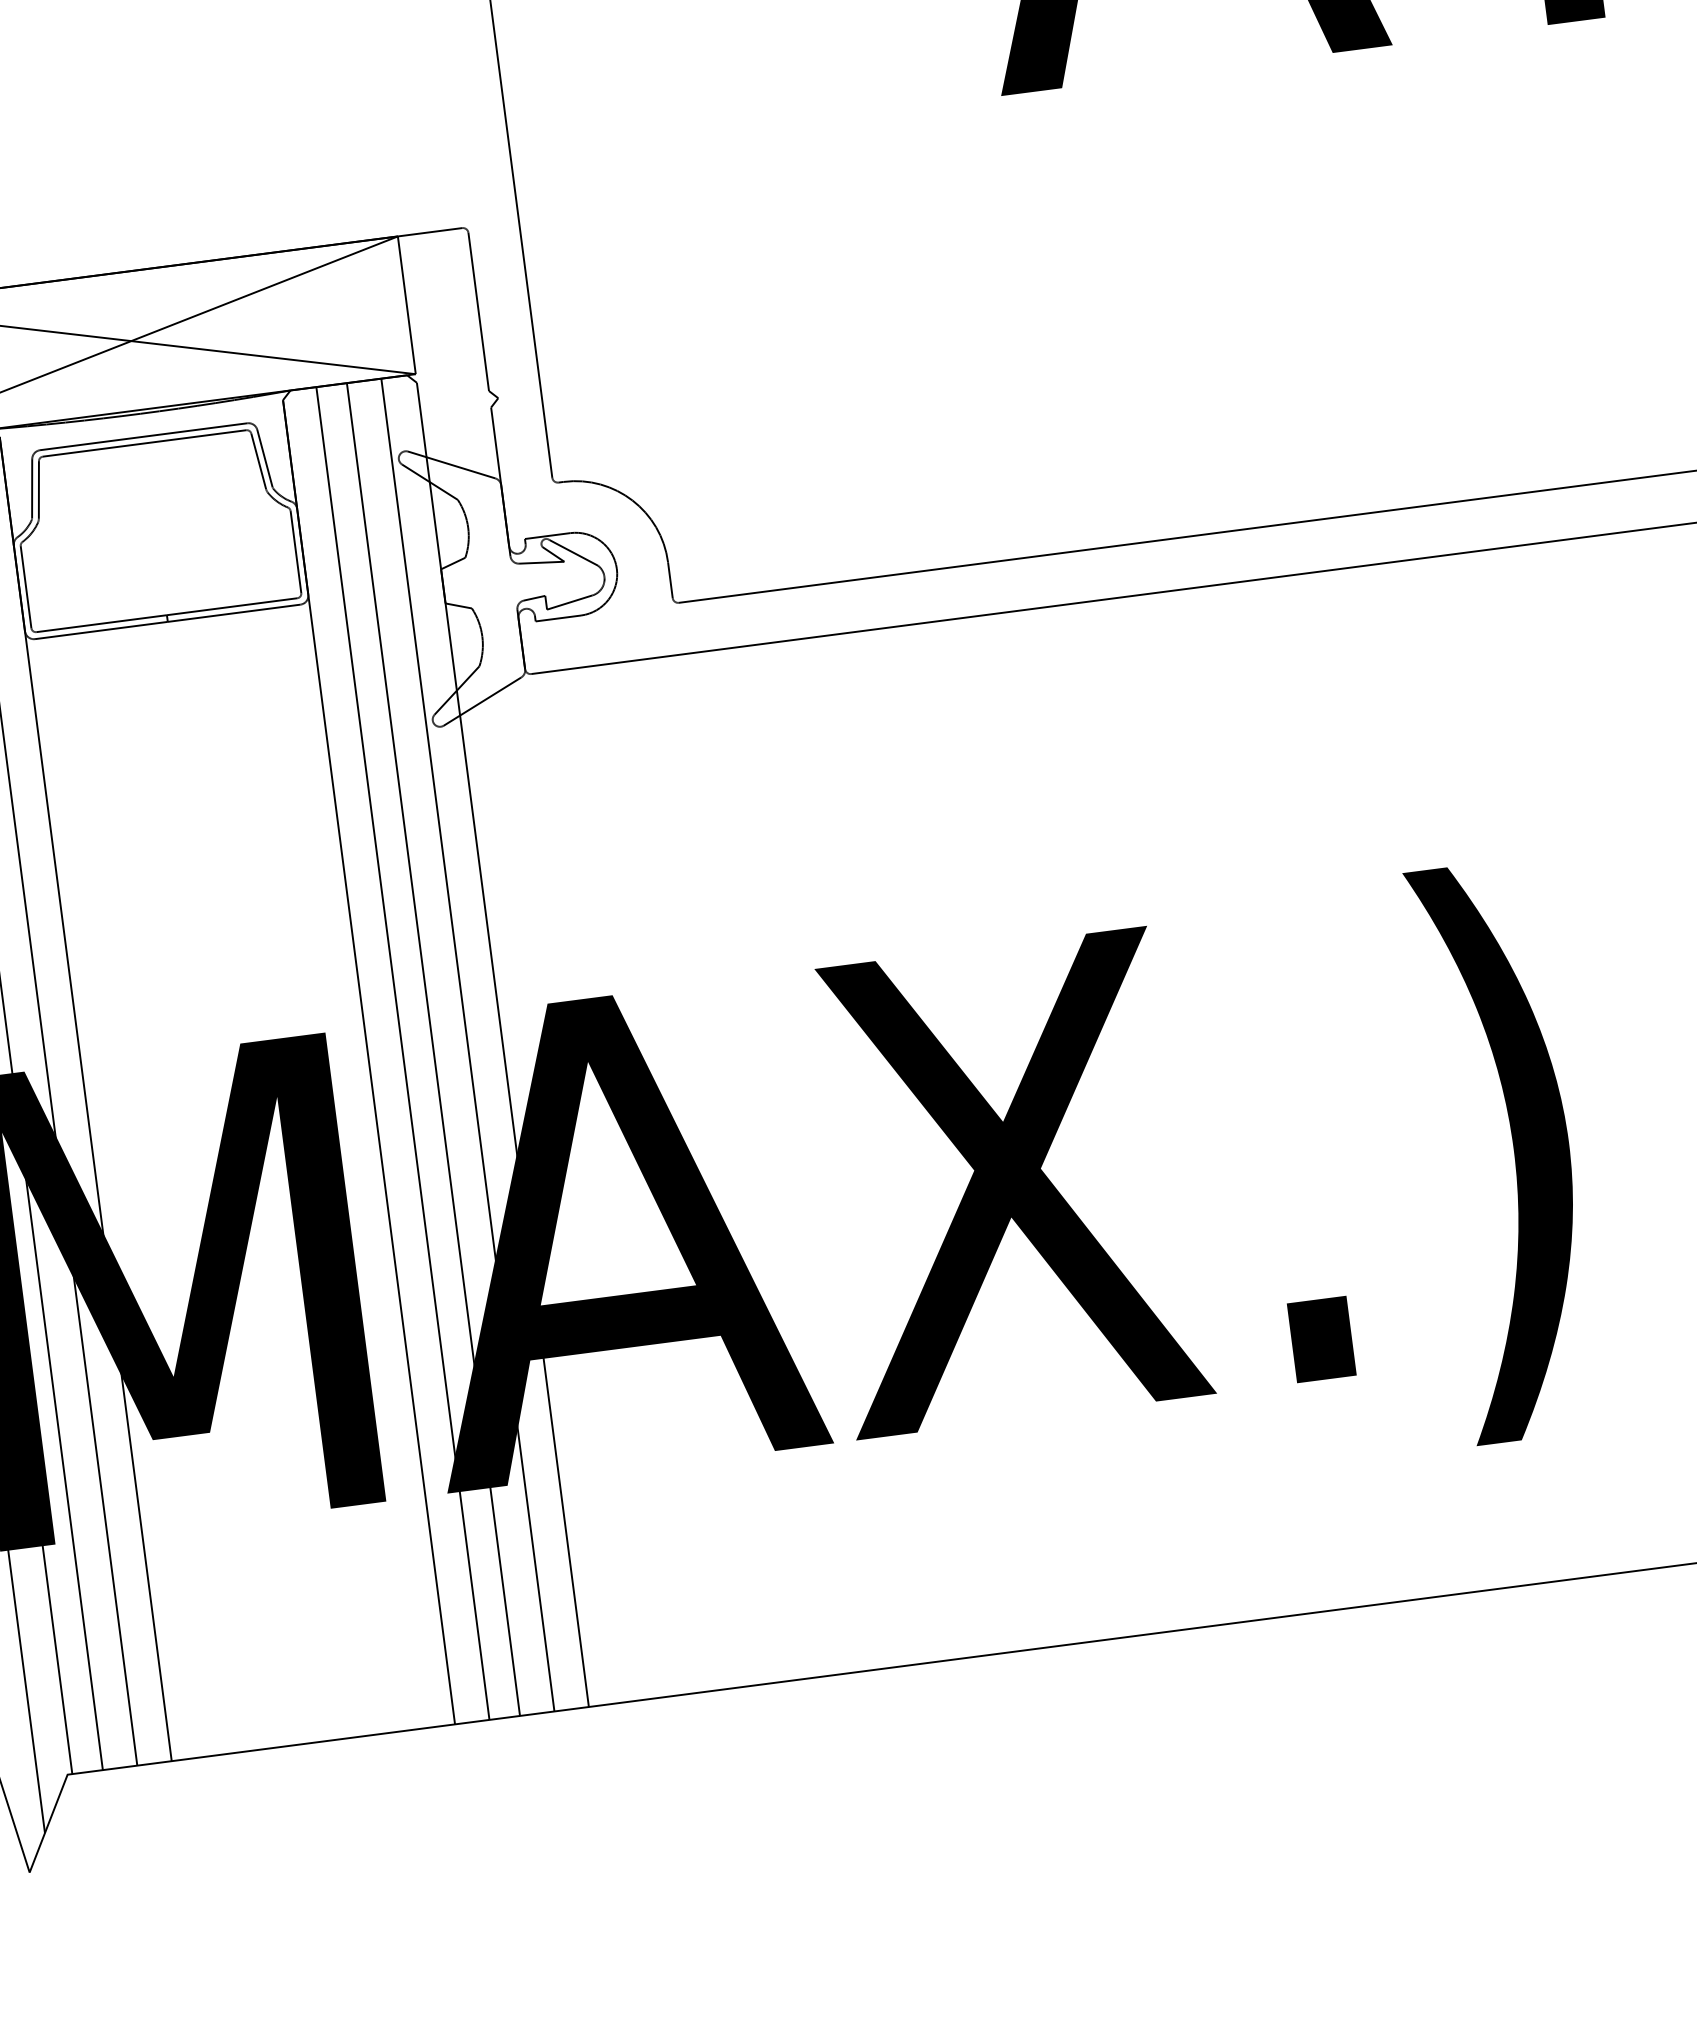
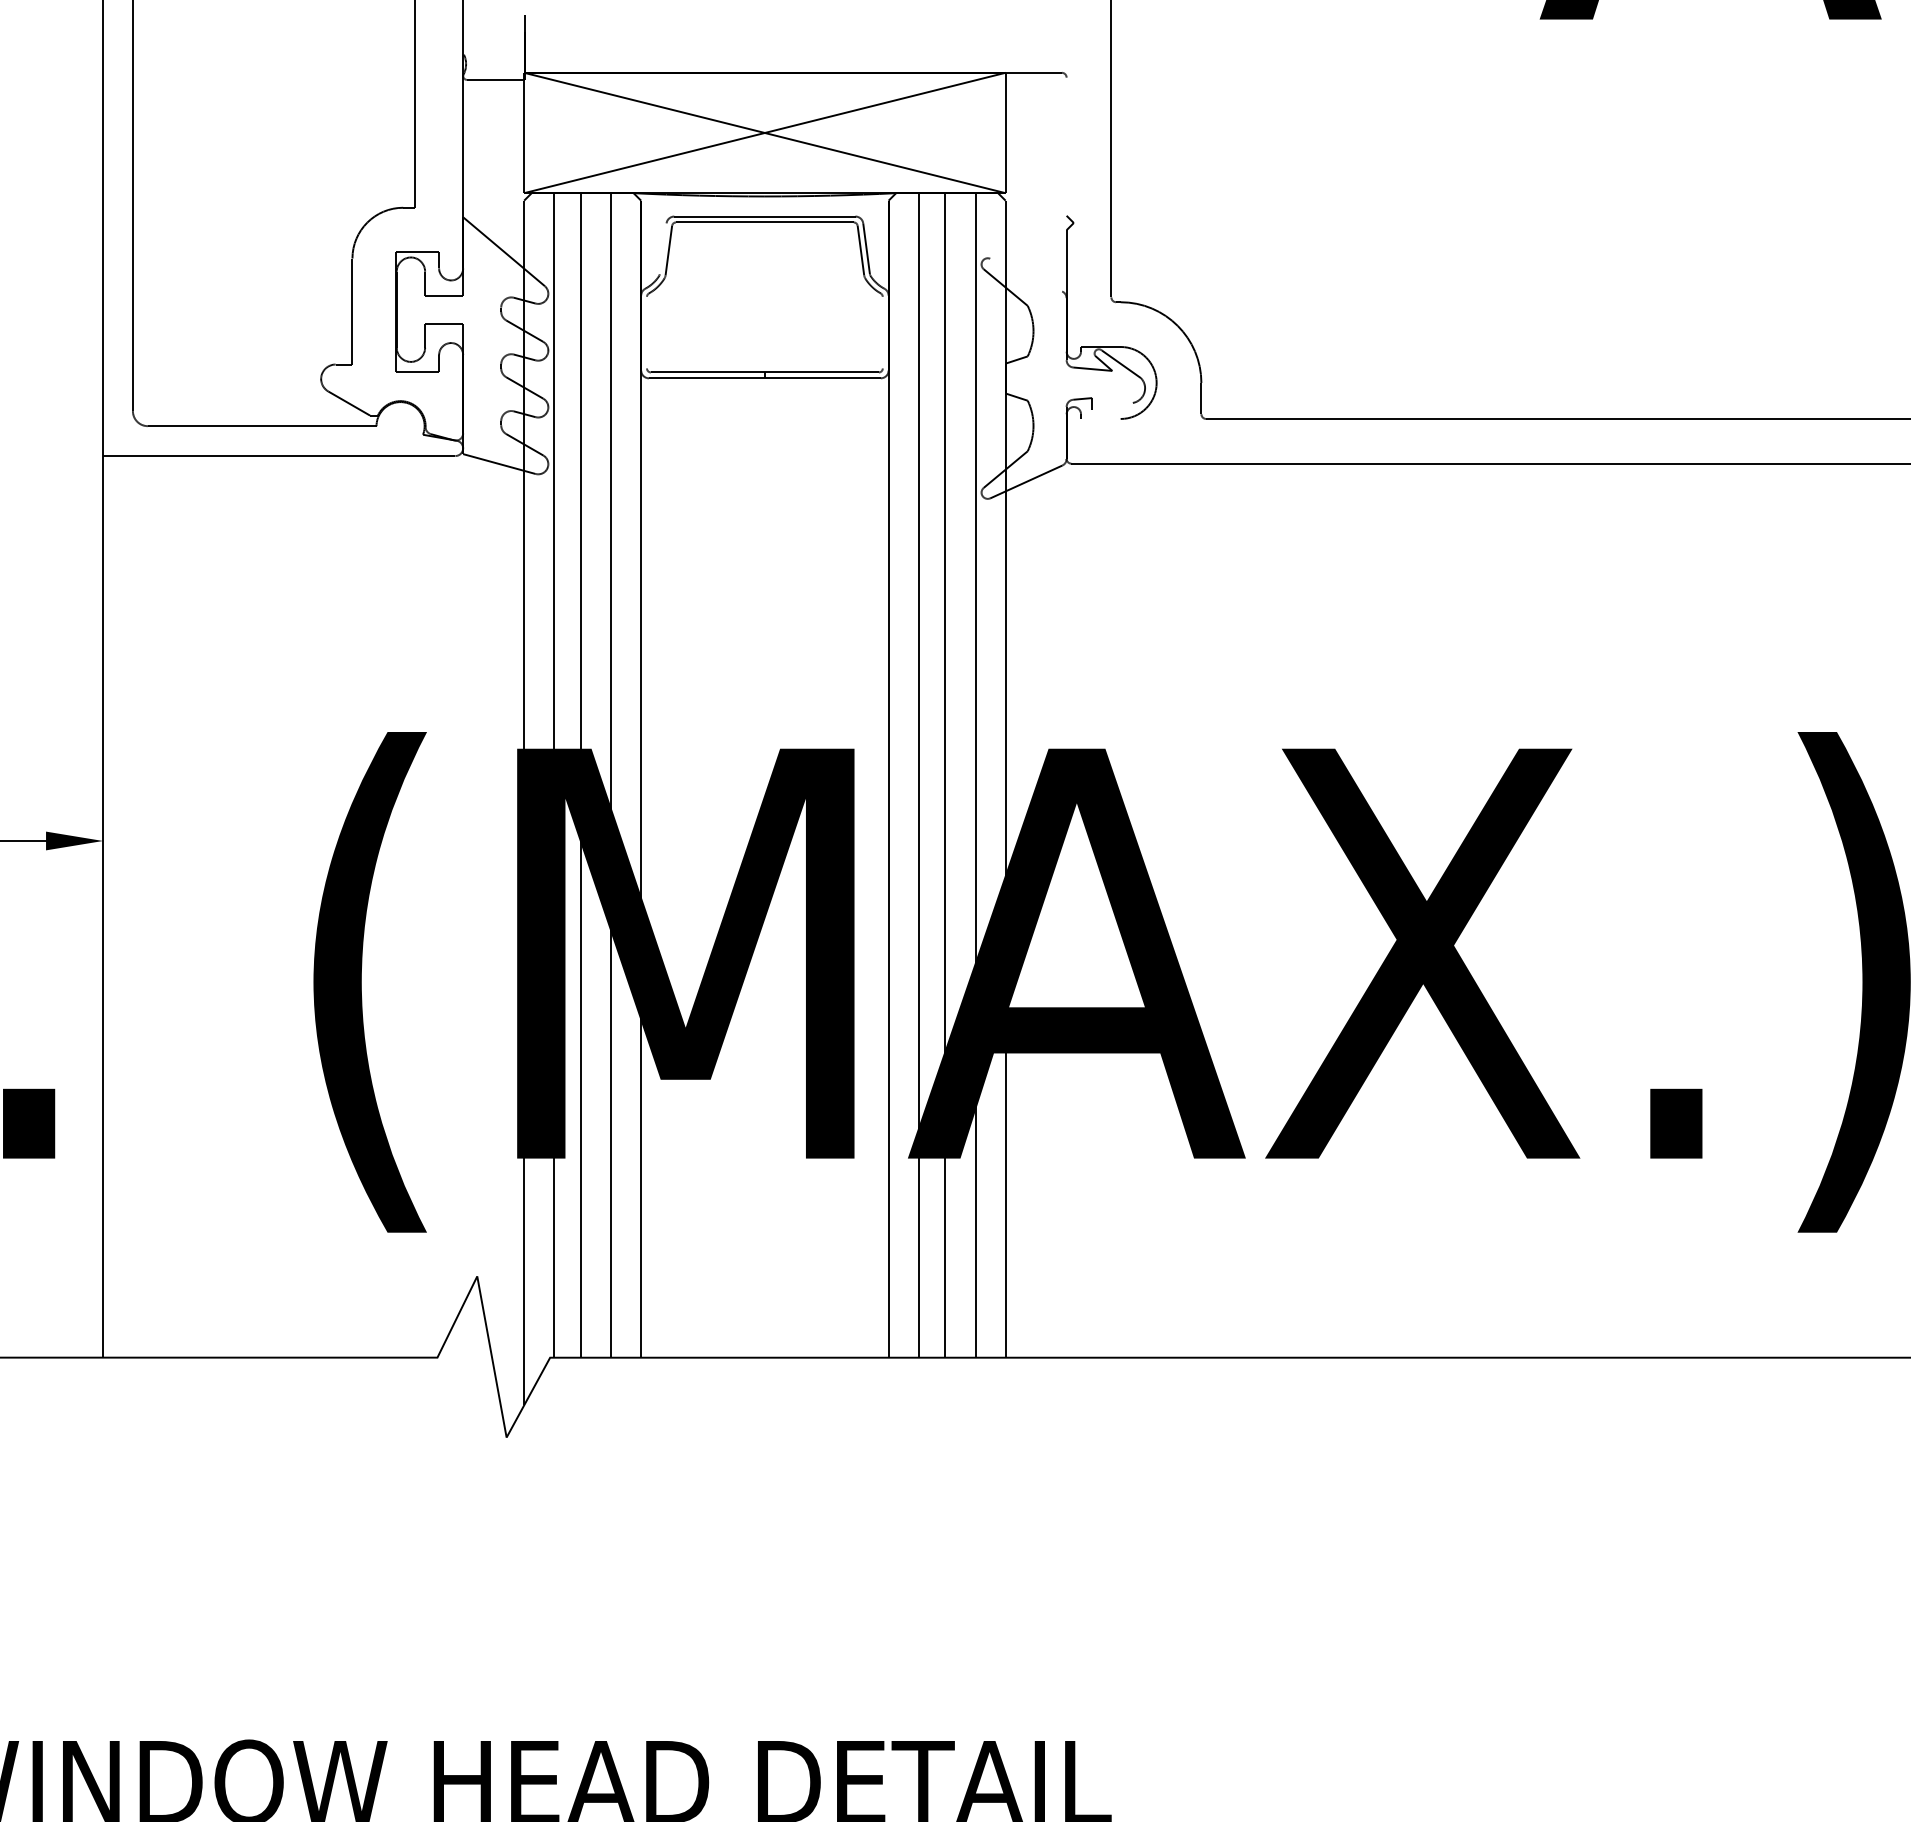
line: (478, 311) -> (1066, 146), removed
line: (451, 464) -> (1026, 274), removed
line: (31, 488) -> (662, 248), removed
line: (295, 551) -> (882, 332), removed
line: (25, 587) -> (646, 332), removed
line: (569, 602) -> (1112, 406), removed
line: (557, 617) -> (1100, 418), removed

